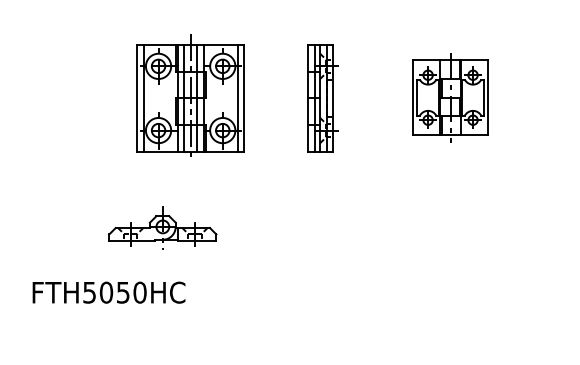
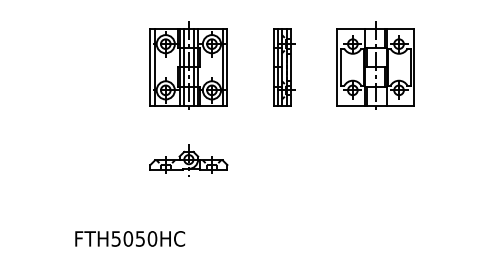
part: (450, 96) -> (375, 65), size x1.43
part: (162, 228) -> (188, 160), moved
text: (109, 292) -> (130, 238), moved

